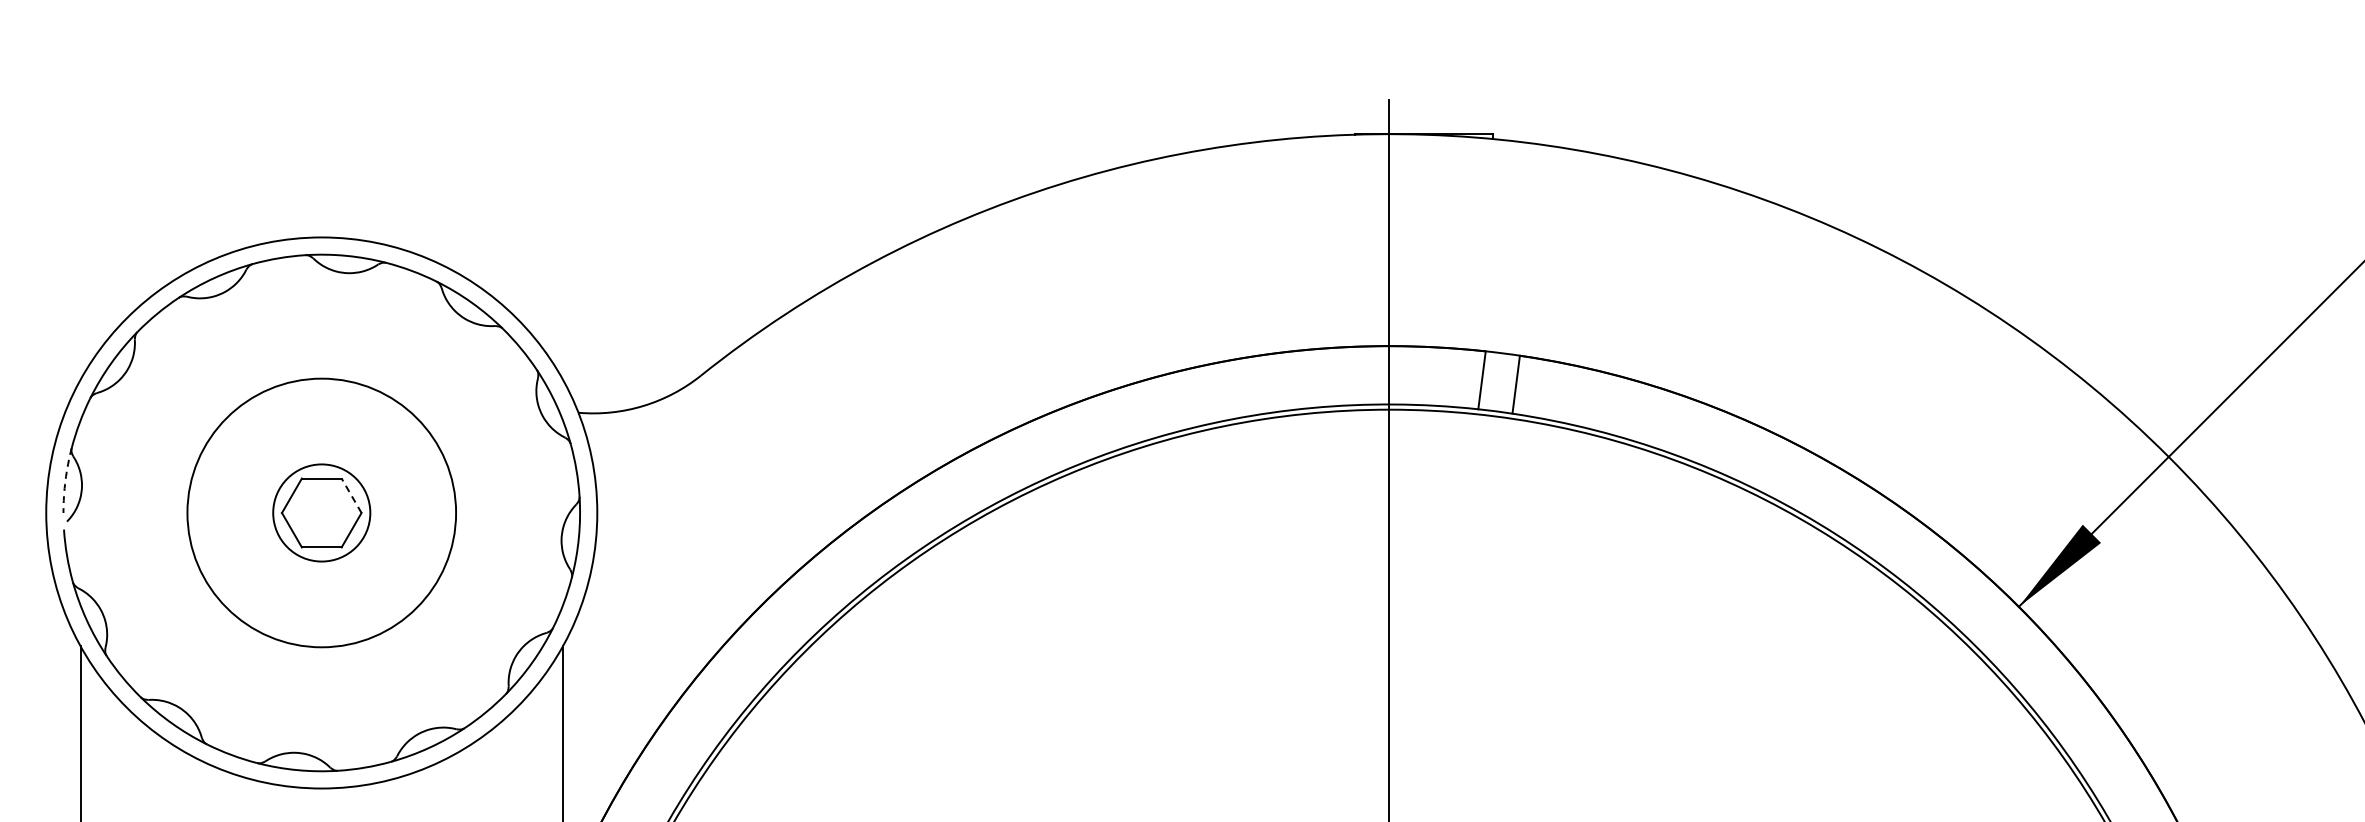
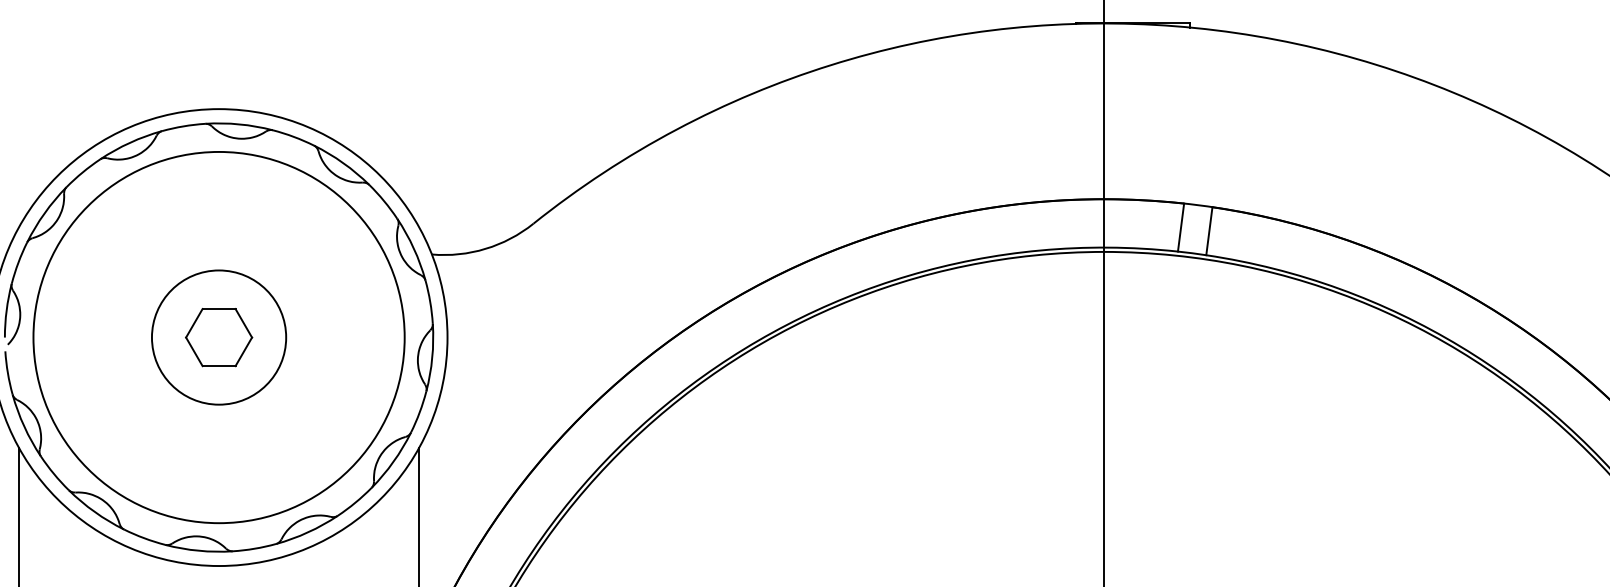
arc: (65, 480) -> (6, 310), dashed -> solid
line: (351, 495) -> (243, 323), dashed -> solid
circle: (321, 512) -> (218, 337), size x1.67
circle: (321, 512) -> (218, 337), size x1.67

